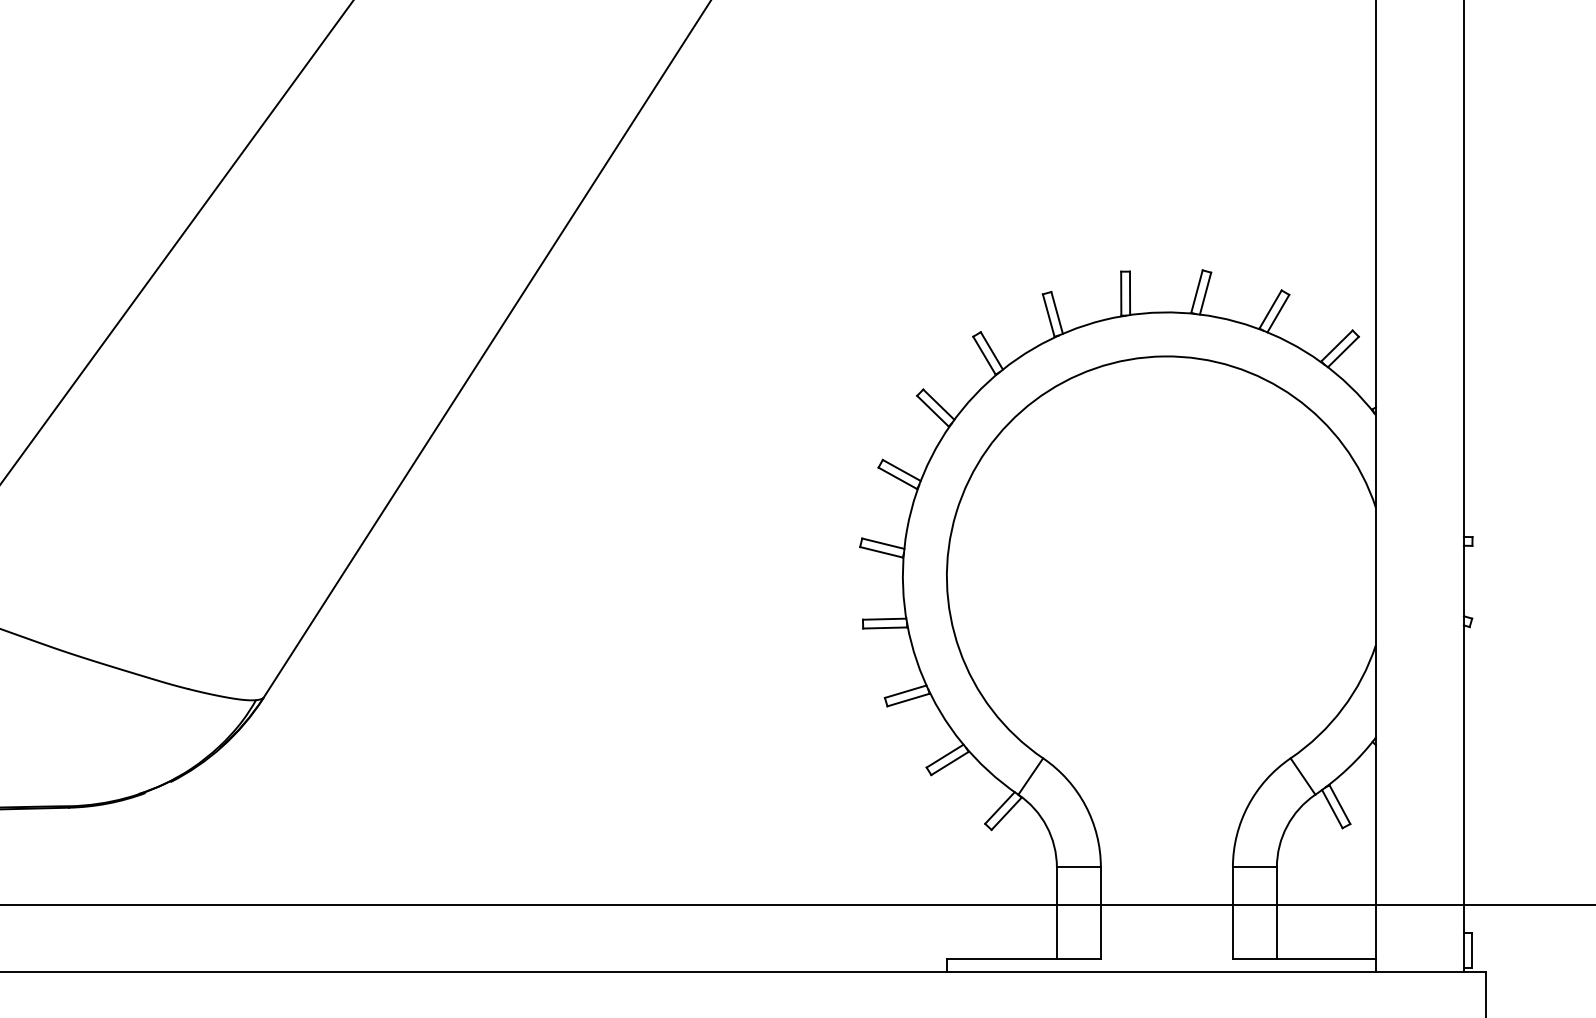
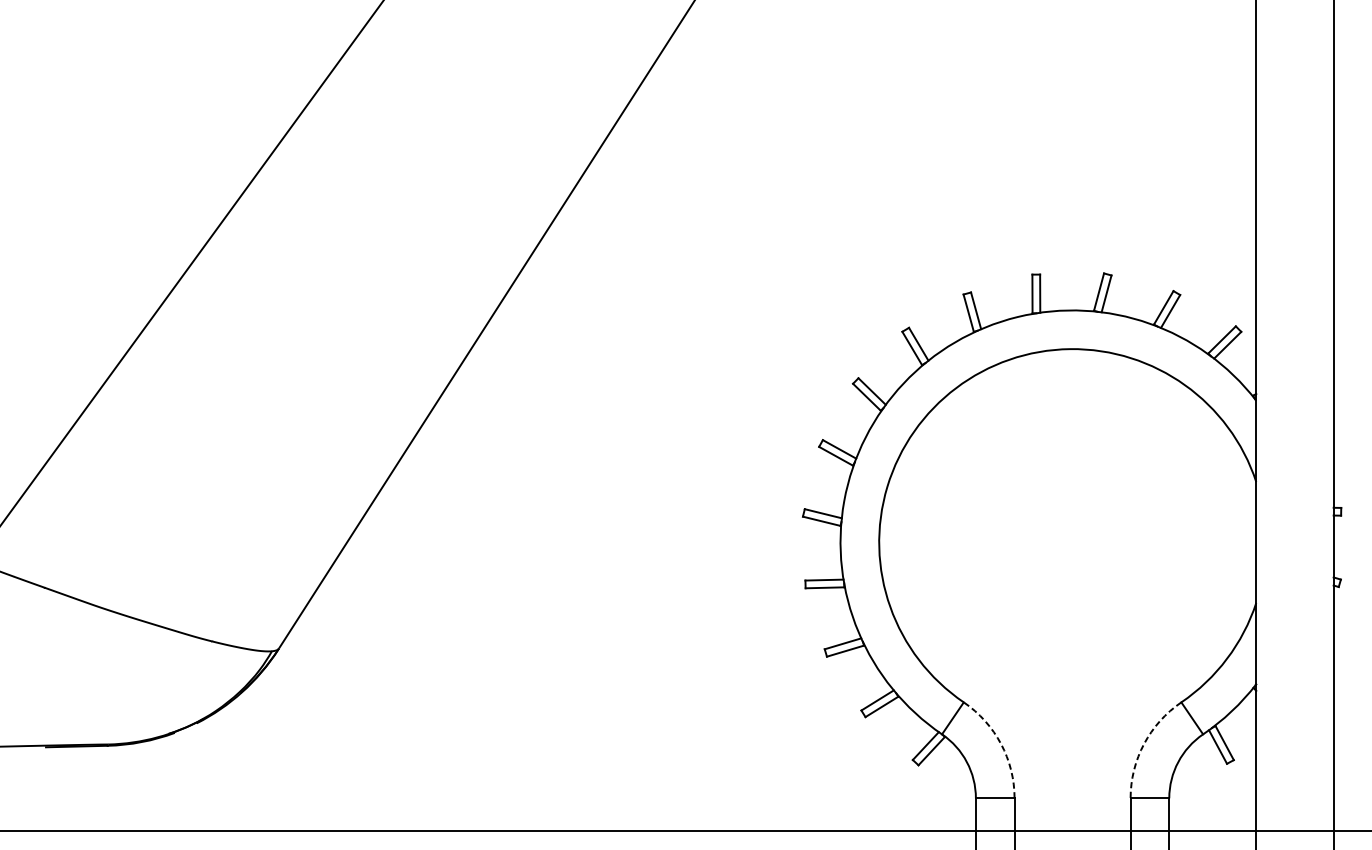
arc: (1085, 805) -> (1001, 743), solid -> dashed
arc: (1248, 805) -> (1144, 743), solid -> dashed

